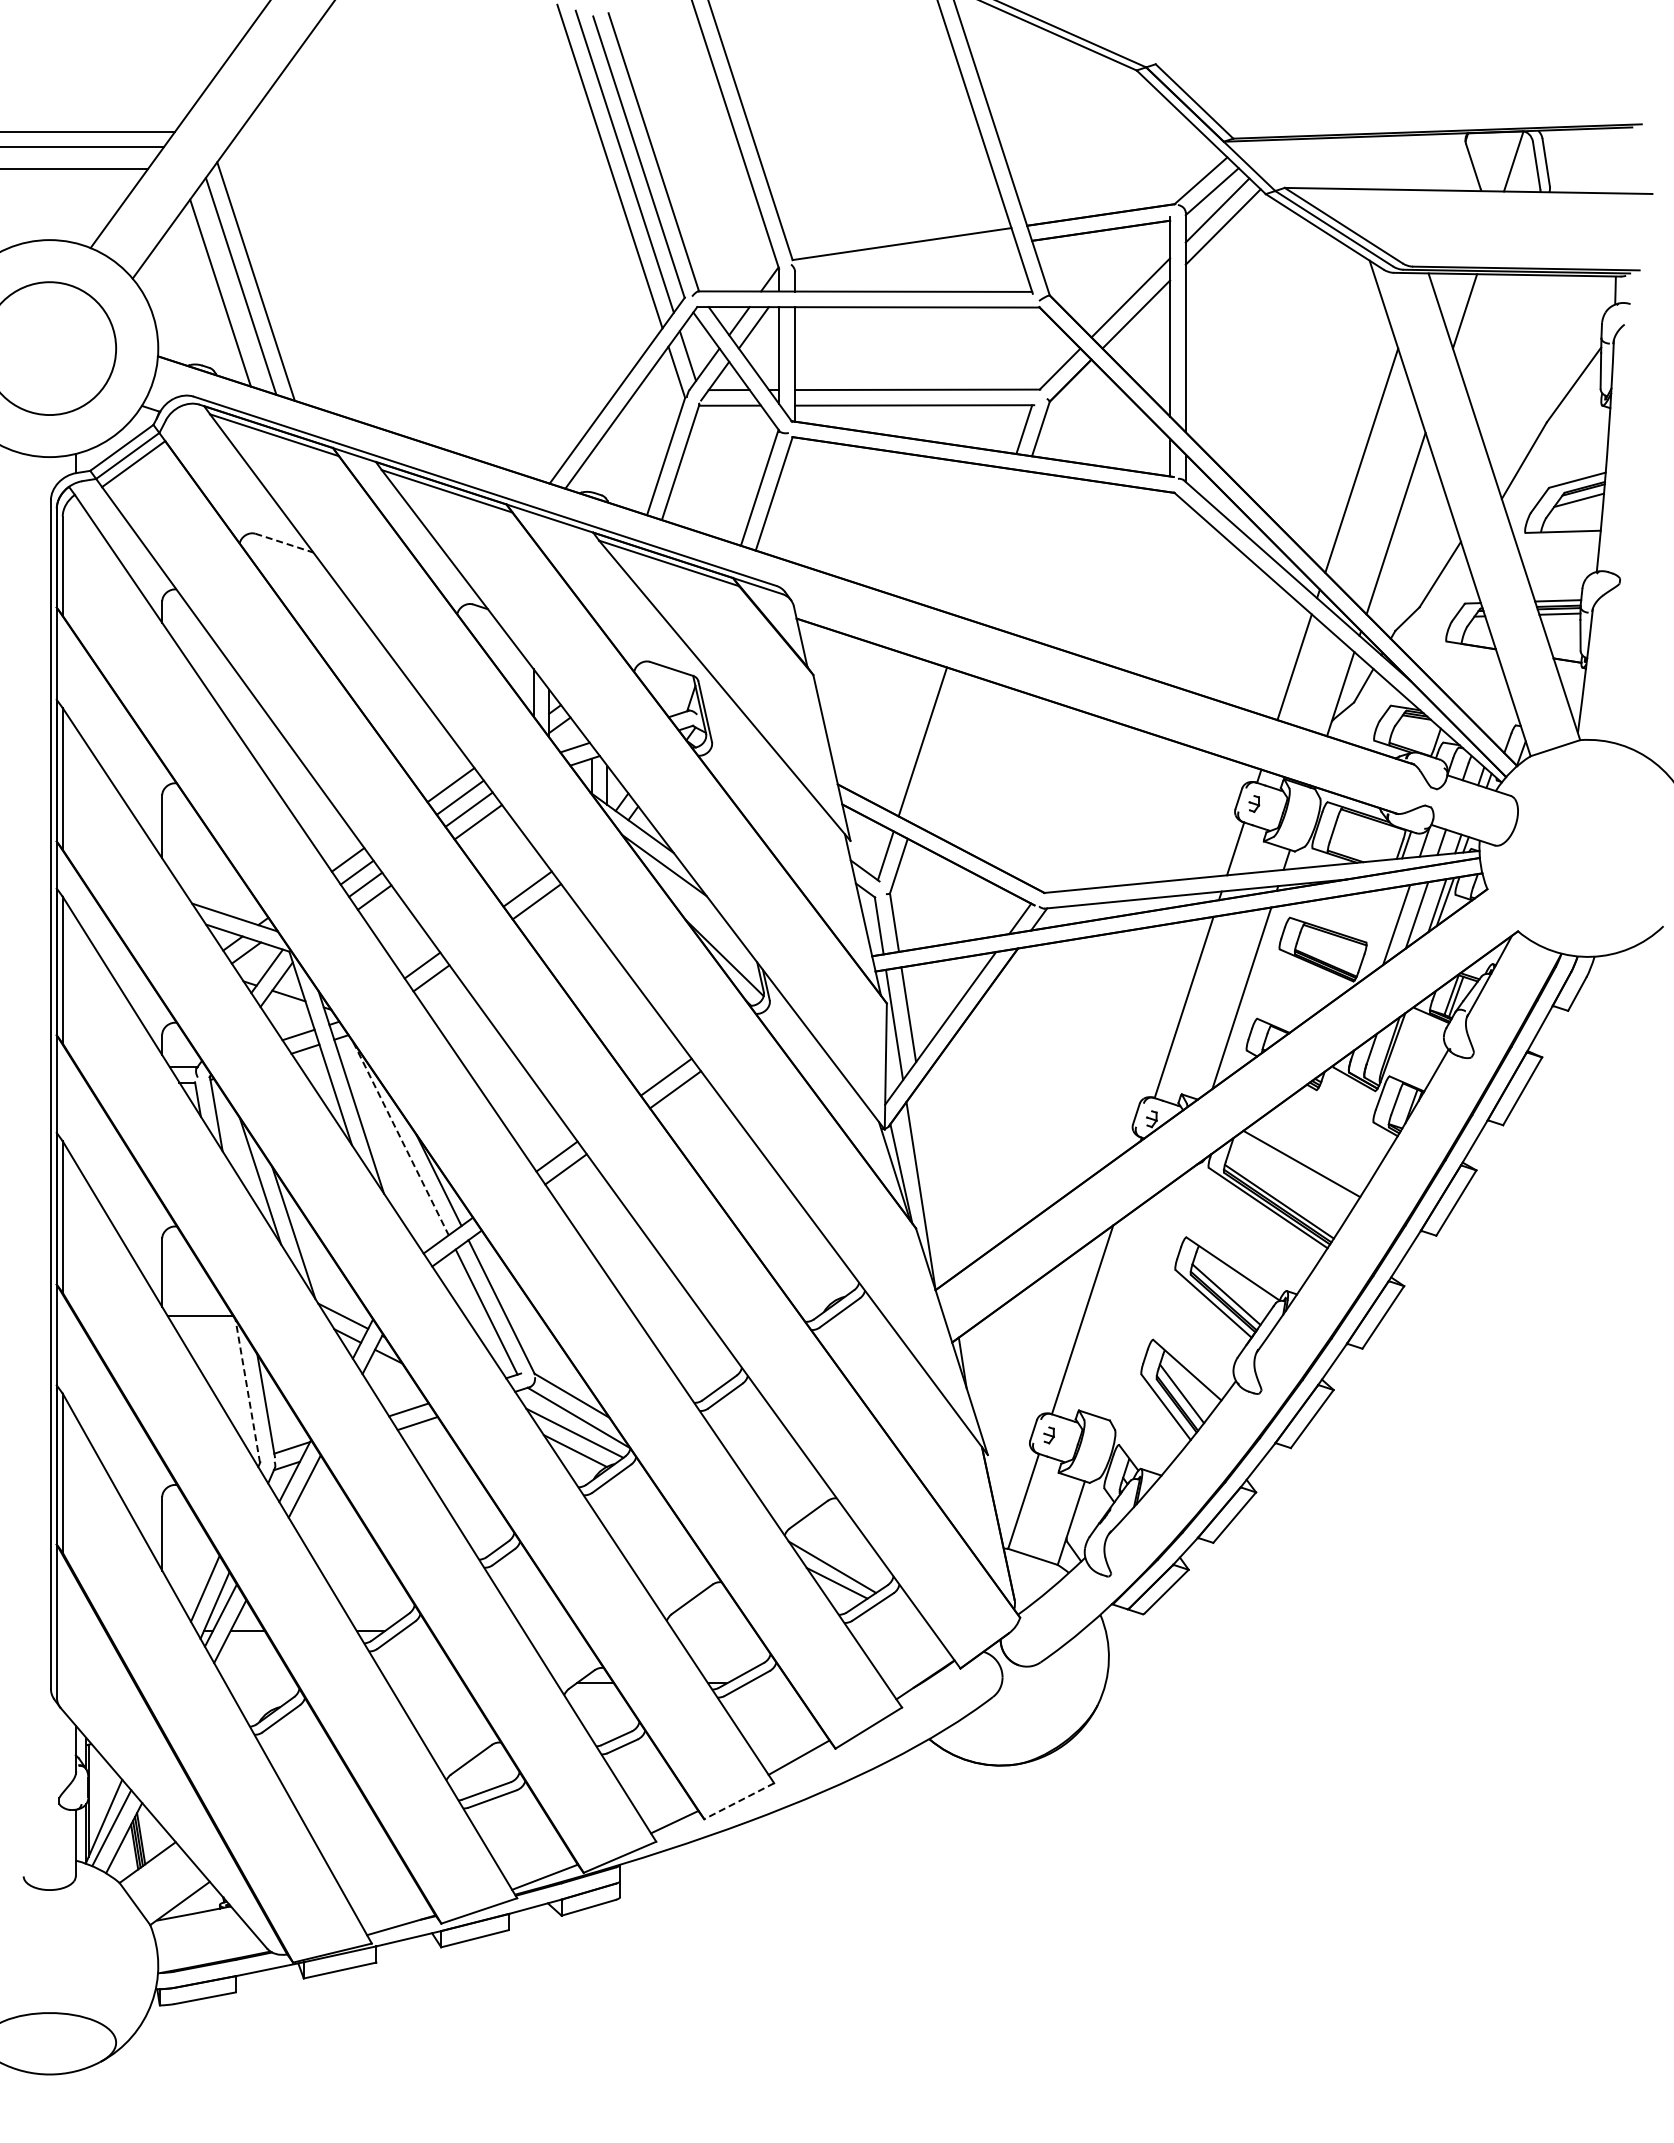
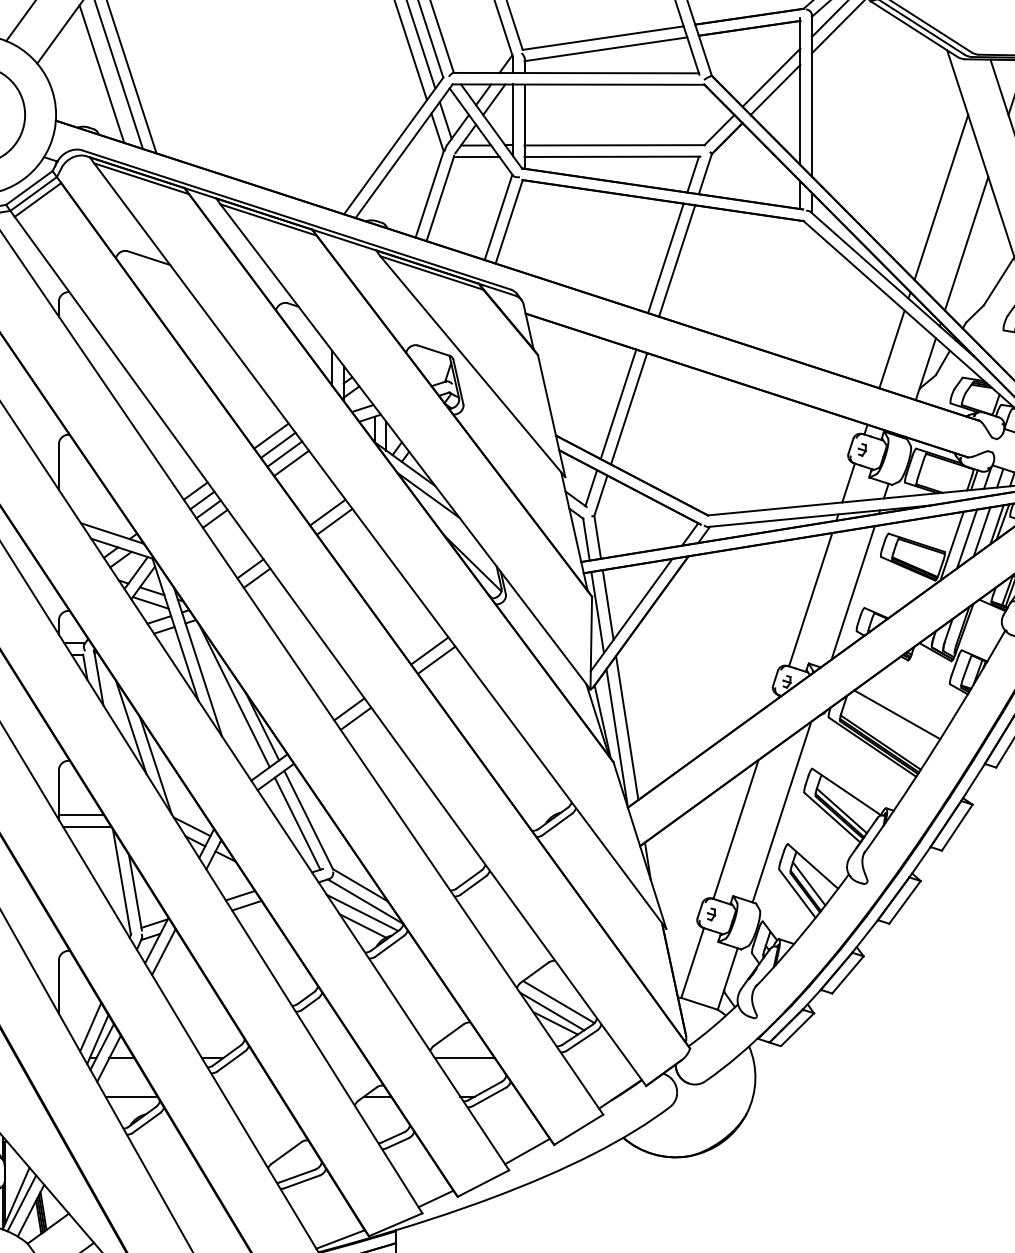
line: (905, 259) -> (605, 49), added
line: (284, 543) -> (148, 258), dashed -> solid
line: (987, 543) -> (666, 258), added
line: (1002, 546) -> (677, 260), added
line: (936, 747) -> (628, 408), added
line: (1376, 934) -> (952, 545), added
line: (286, 1011) -> (150, 602), added
line: (401, 1138) -> (235, 696), dashed -> solid
line: (934, 1181) -> (627, 727), added
line: (1144, 1296) -> (781, 812), added
line: (192, 1300) -> (81, 815), added
line: (247, 1390) -> (121, 881), dashed -> solid
line: (841, 1554) -> (558, 1002), added
line: (713, 1631) -> (464, 1058), added
line: (260, 1683) -> (131, 1096), added
line: (738, 1801) -> (482, 1183), dashed -> solid

